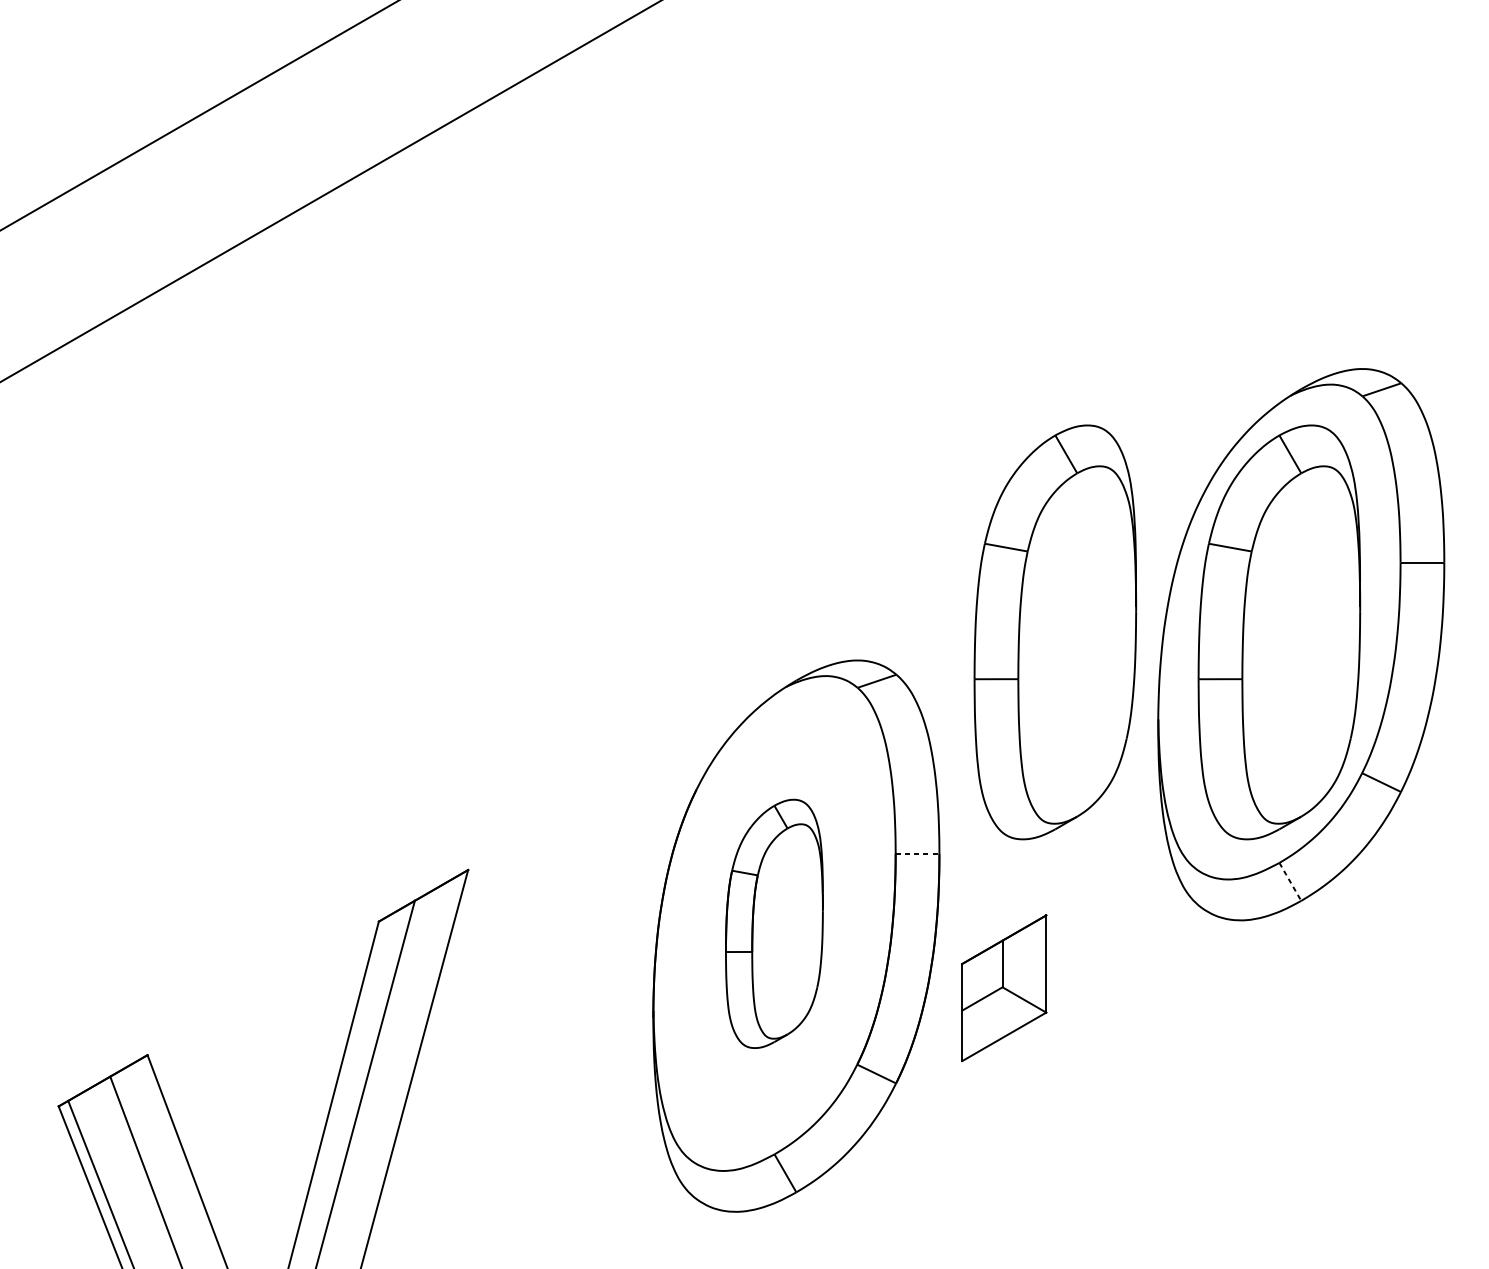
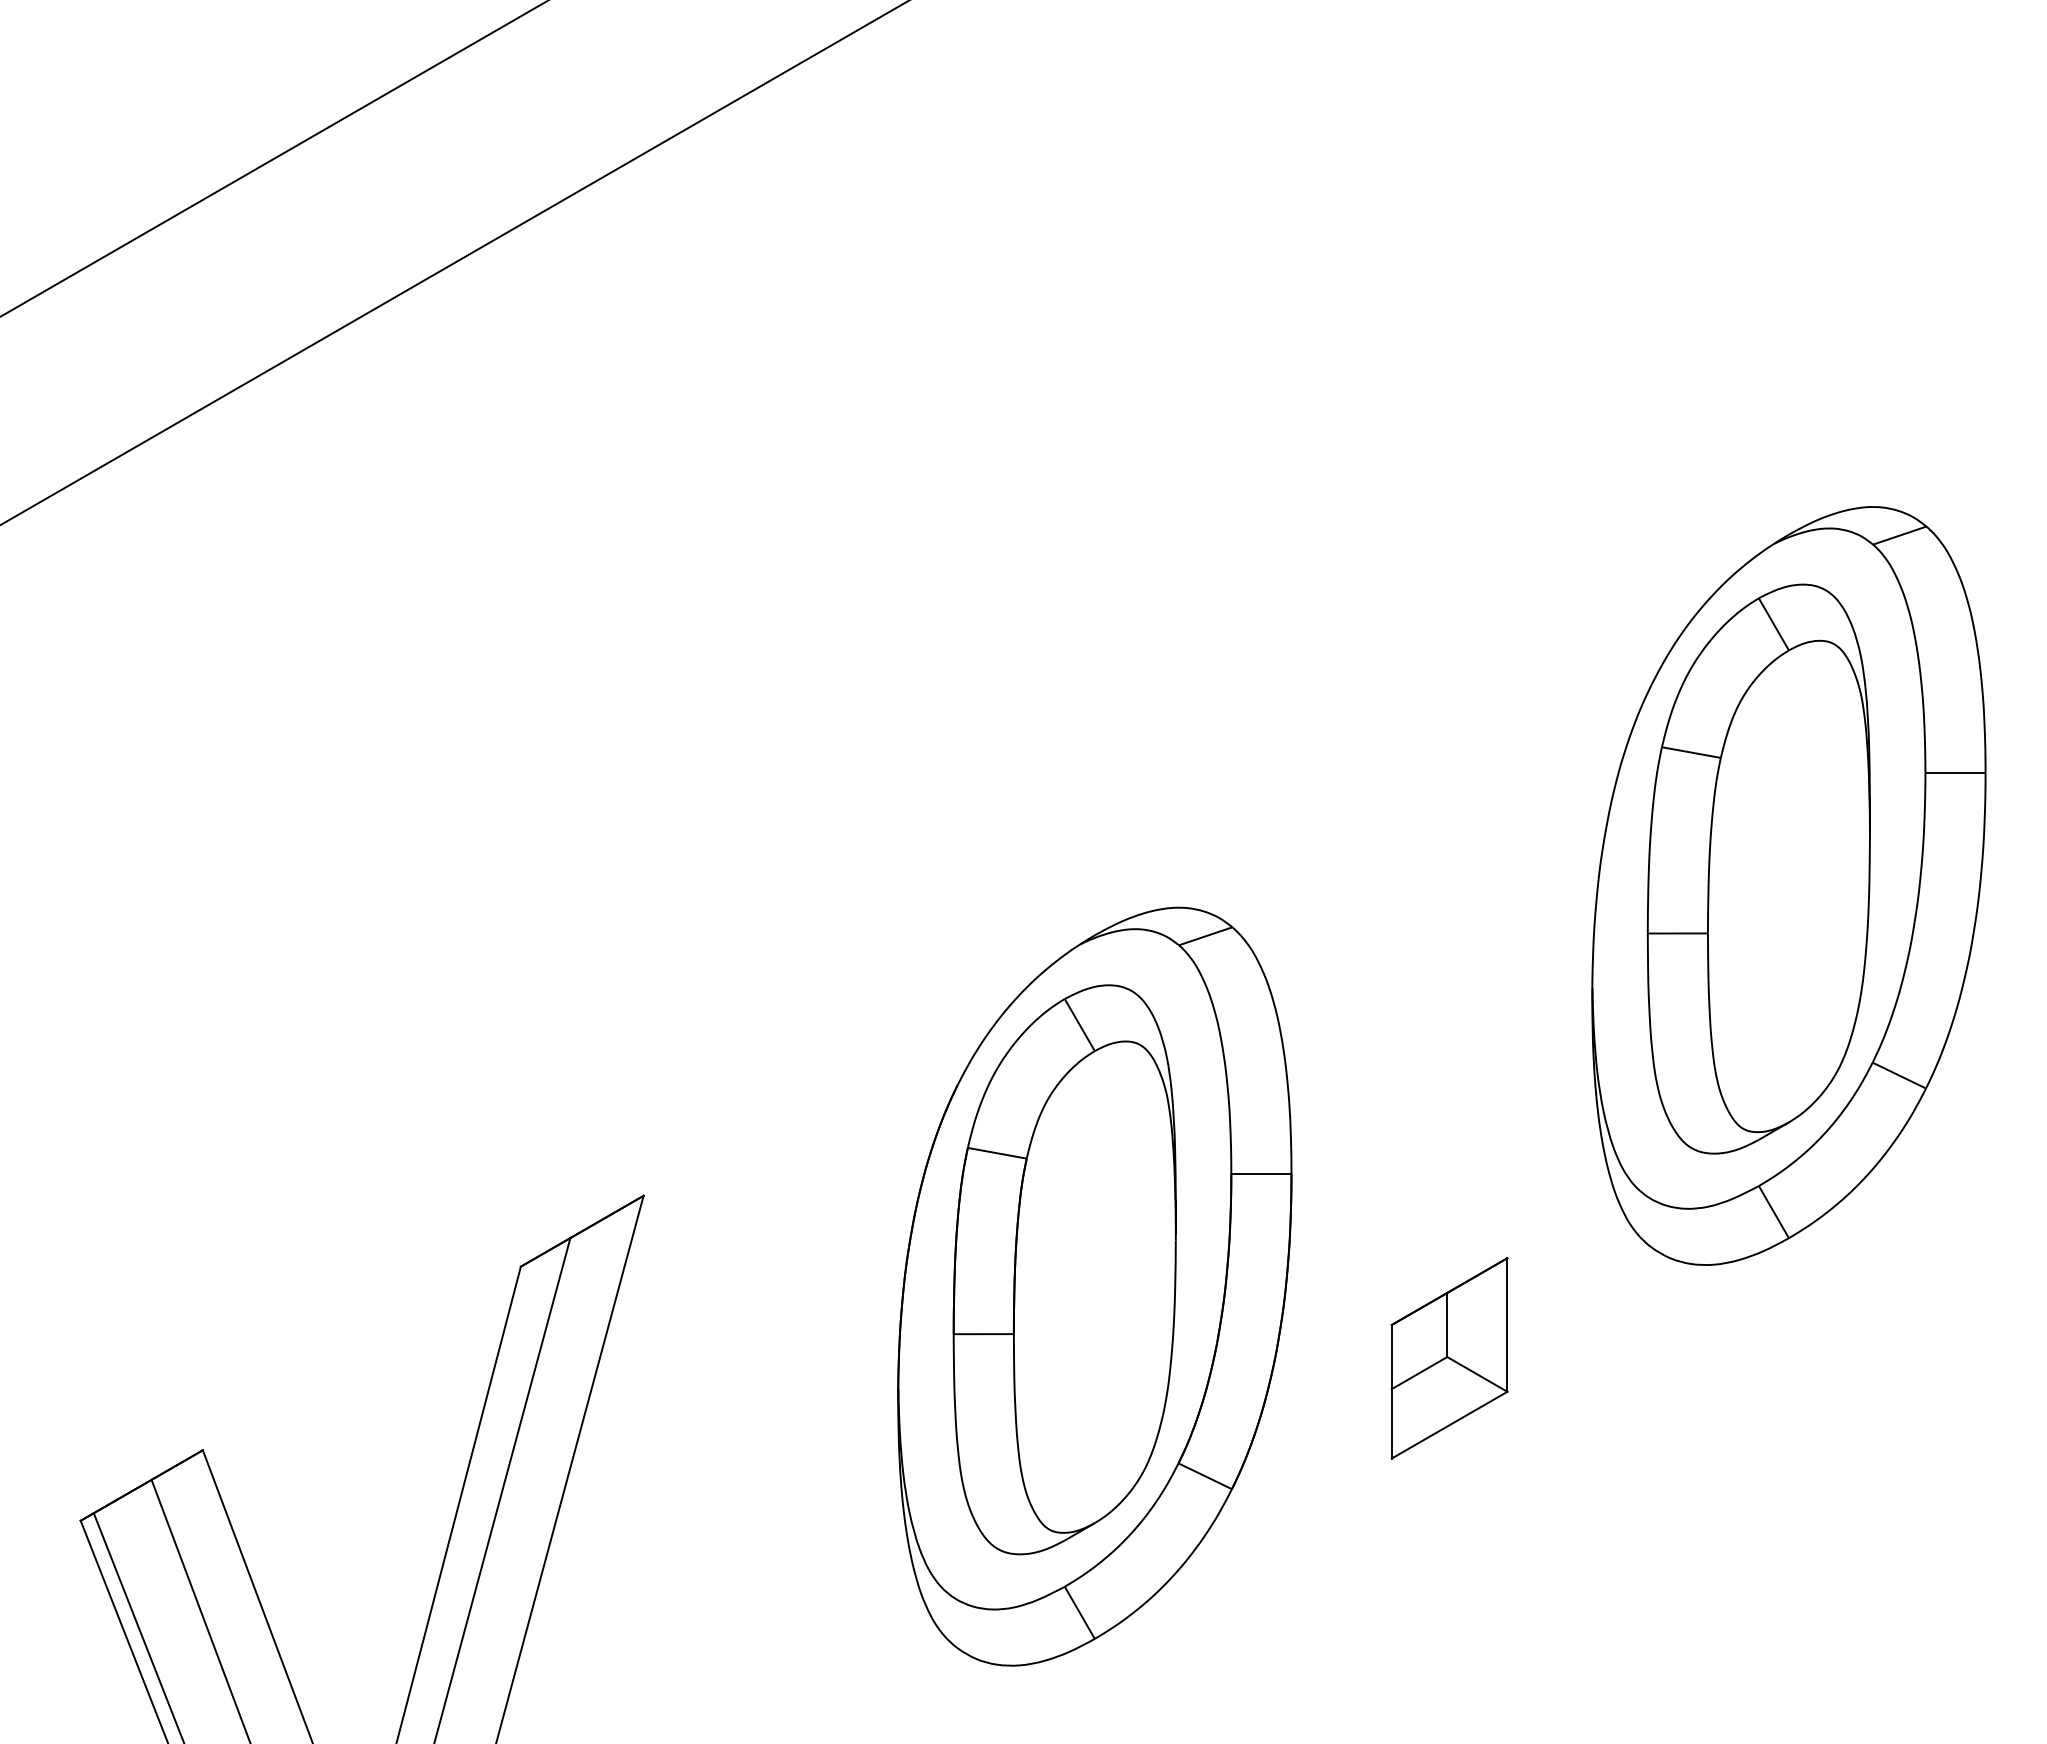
part: (1055, 631) -> (1450, 868), removed
line: (917, 853) -> (1261, 1173), dashed -> solid
line: (1290, 882) -> (1774, 1212), dashed -> solid
part: (774, 923) -> (1064, 1269), size x1.67
part: (1004, 988) -> (1449, 1358), moved

